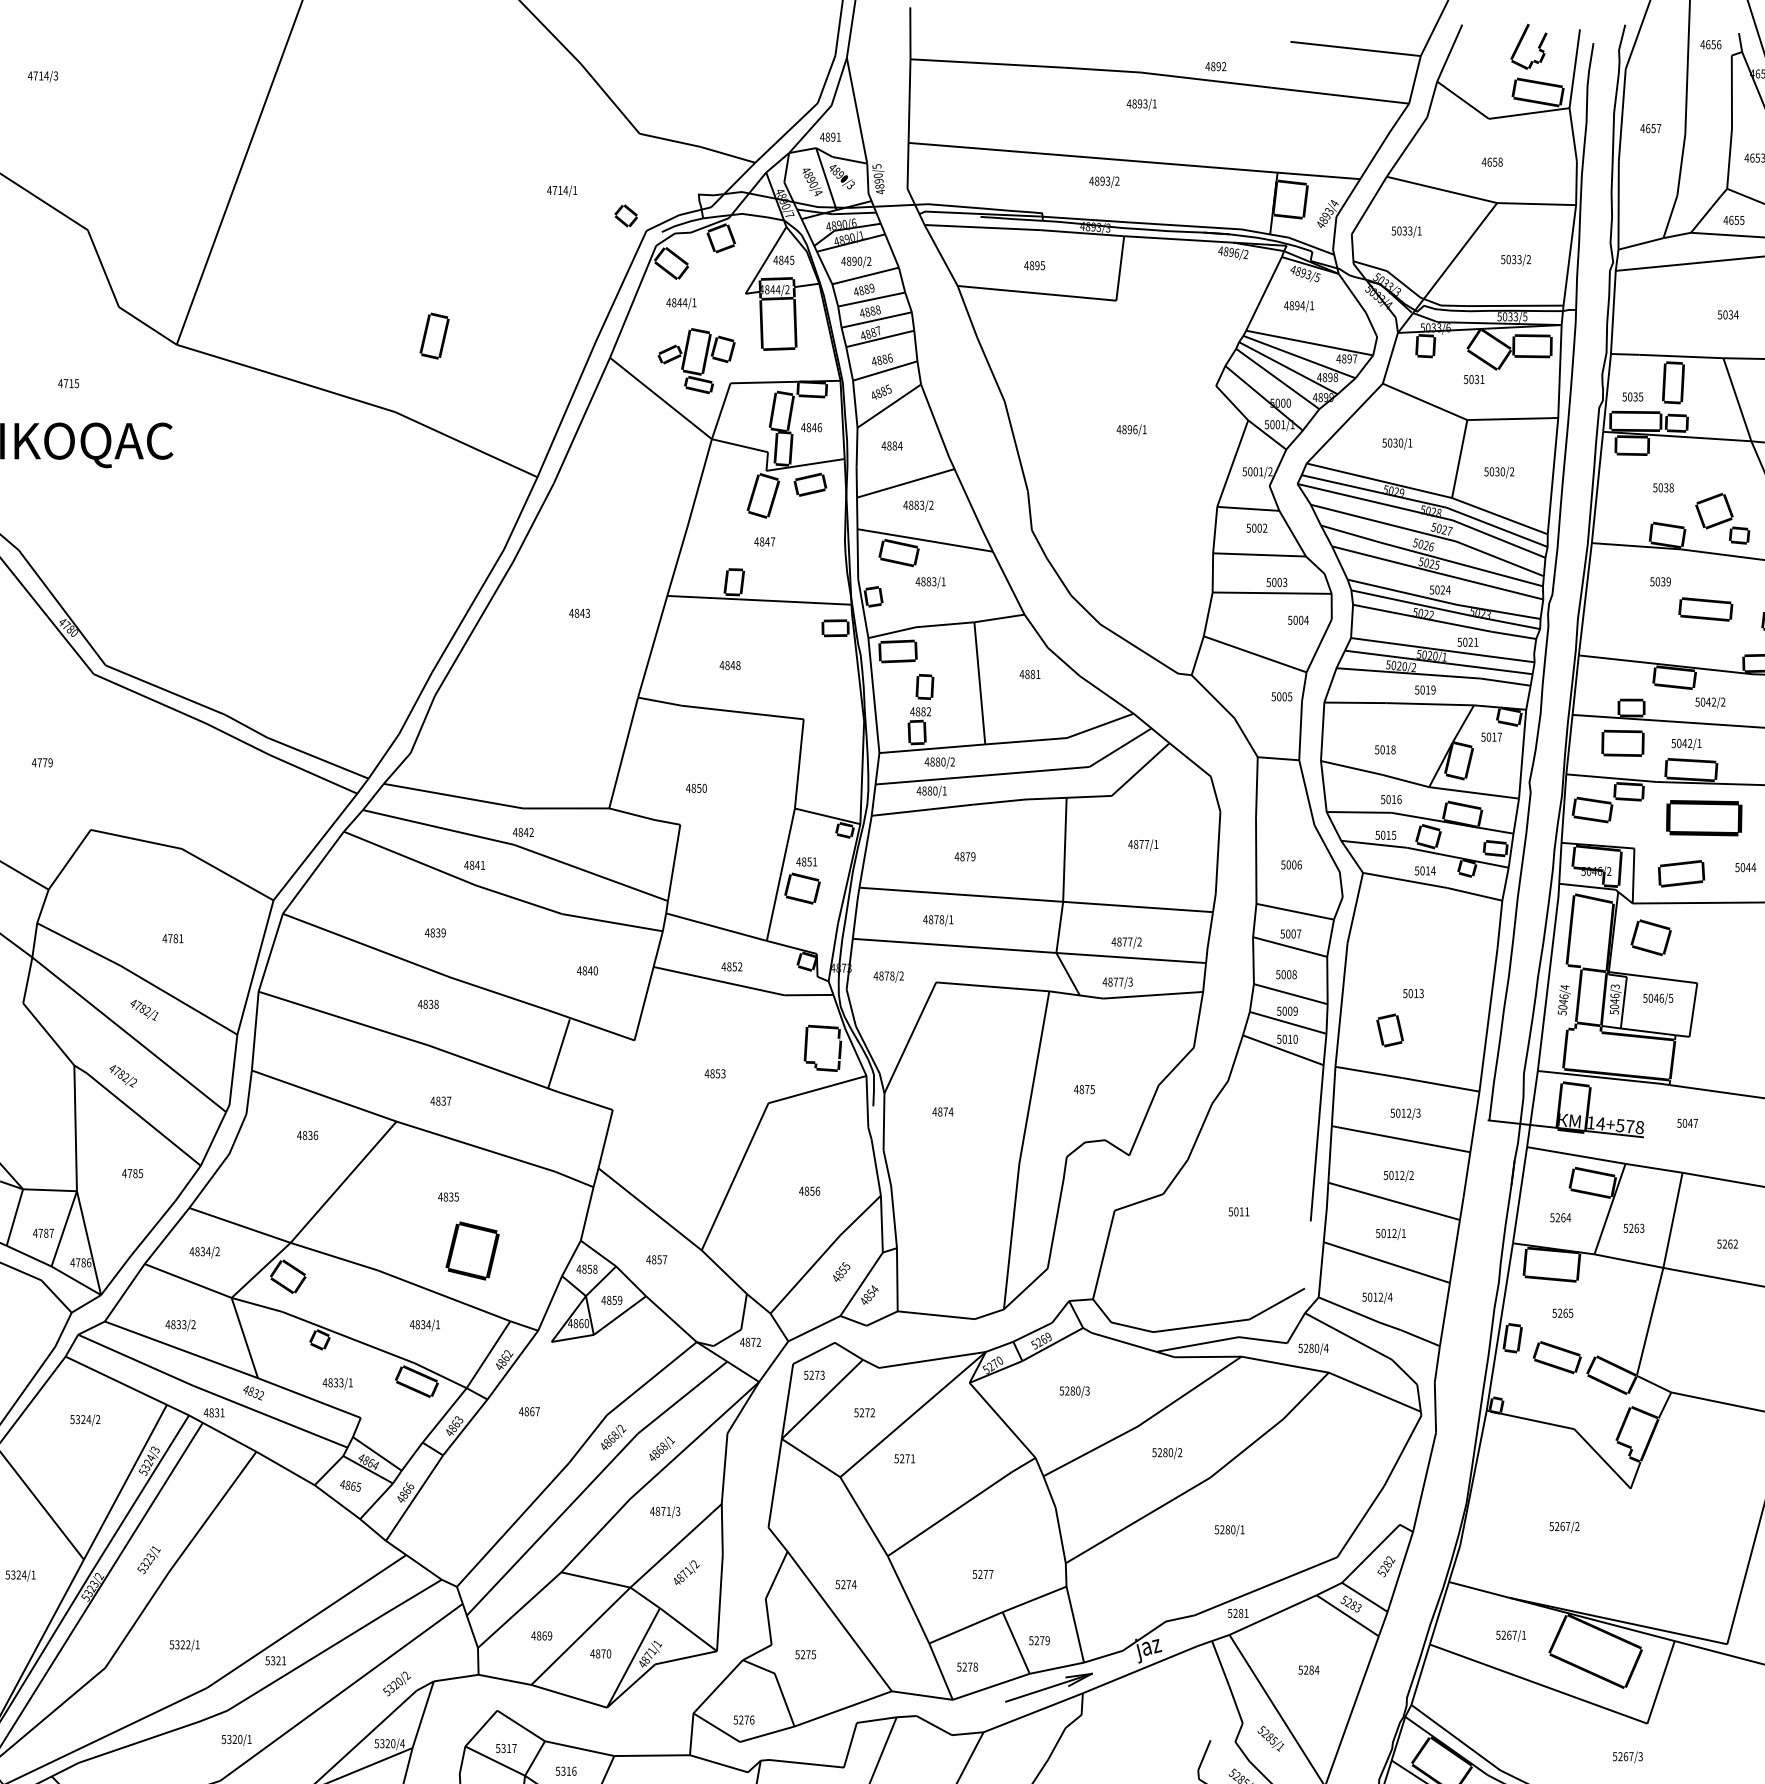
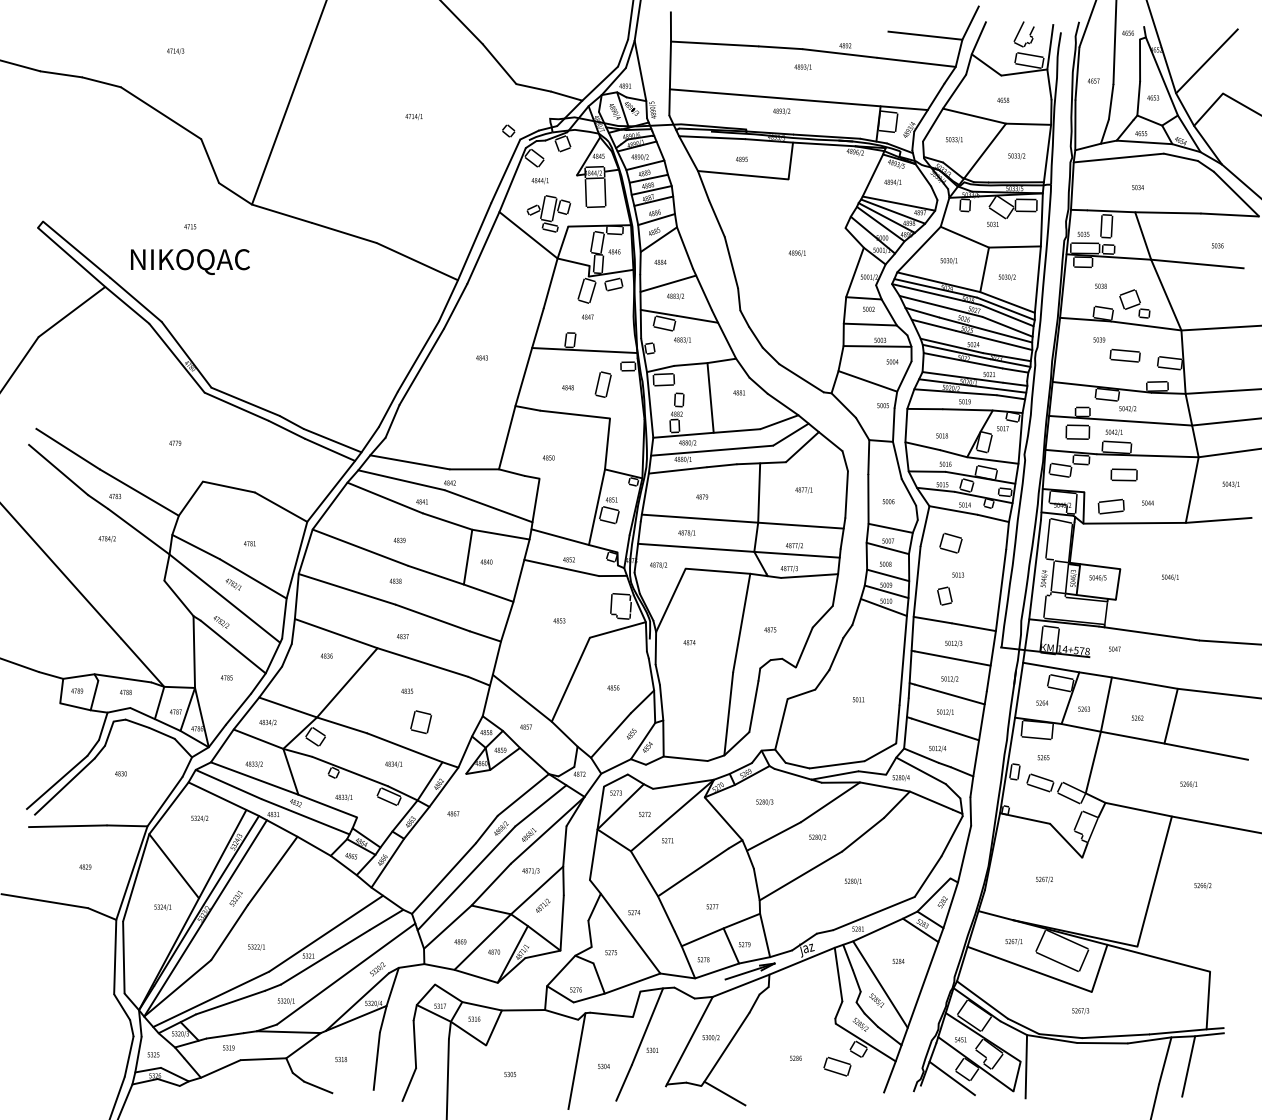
text: (561, 190) -> (413, 116), moved
part: (433, 335) -> (602, 384), moved
part: (1702, 817) -> (1123, 474), size x0.62
part: (1650, 936) -> (950, 542), moved
line: (554, 962) -> (467, 557), added
line: (559, 1053) -> (507, 621), moved
part: (473, 1251) -> (421, 722), size x0.71
line: (1307, 1255) -> (897, 724), added
line: (1203, 1693) -> (838, 974), added

